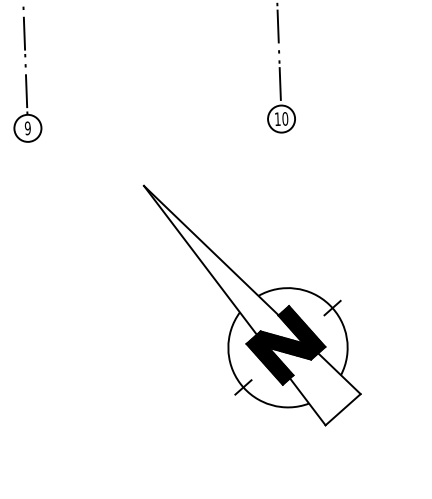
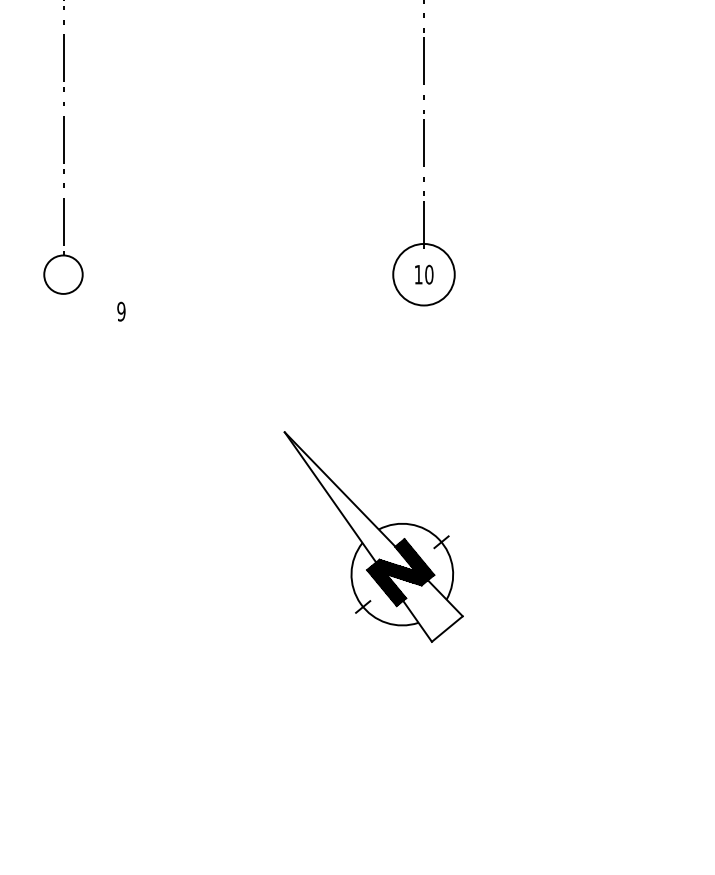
circle: (281, 118) -> (423, 274), size x1.6
text: (27, 128) -> (121, 311), moved
part: (252, 304) -> (373, 536), size x0.6

